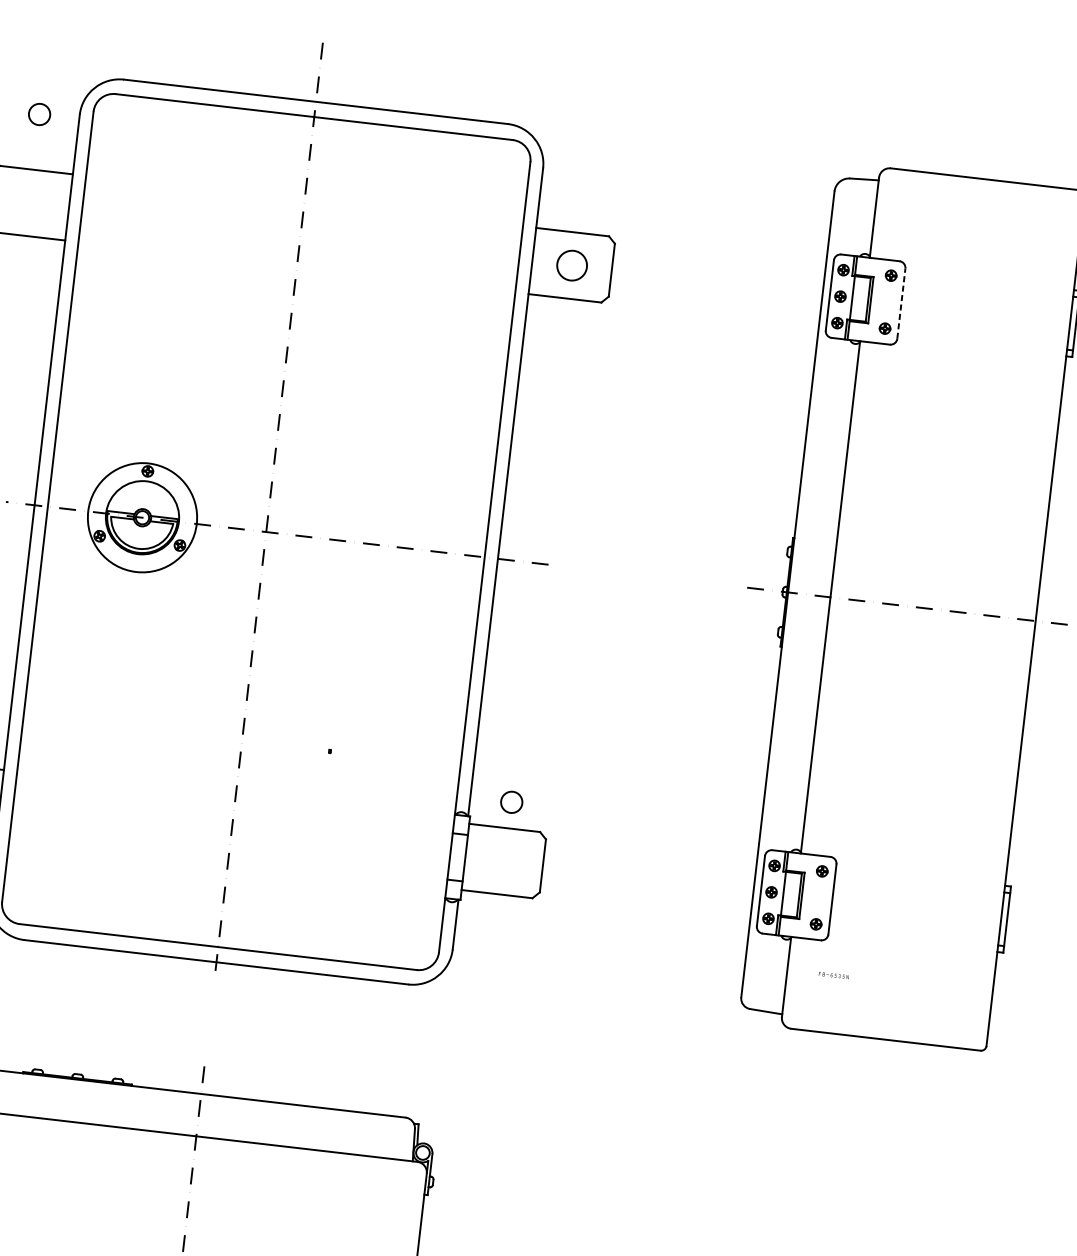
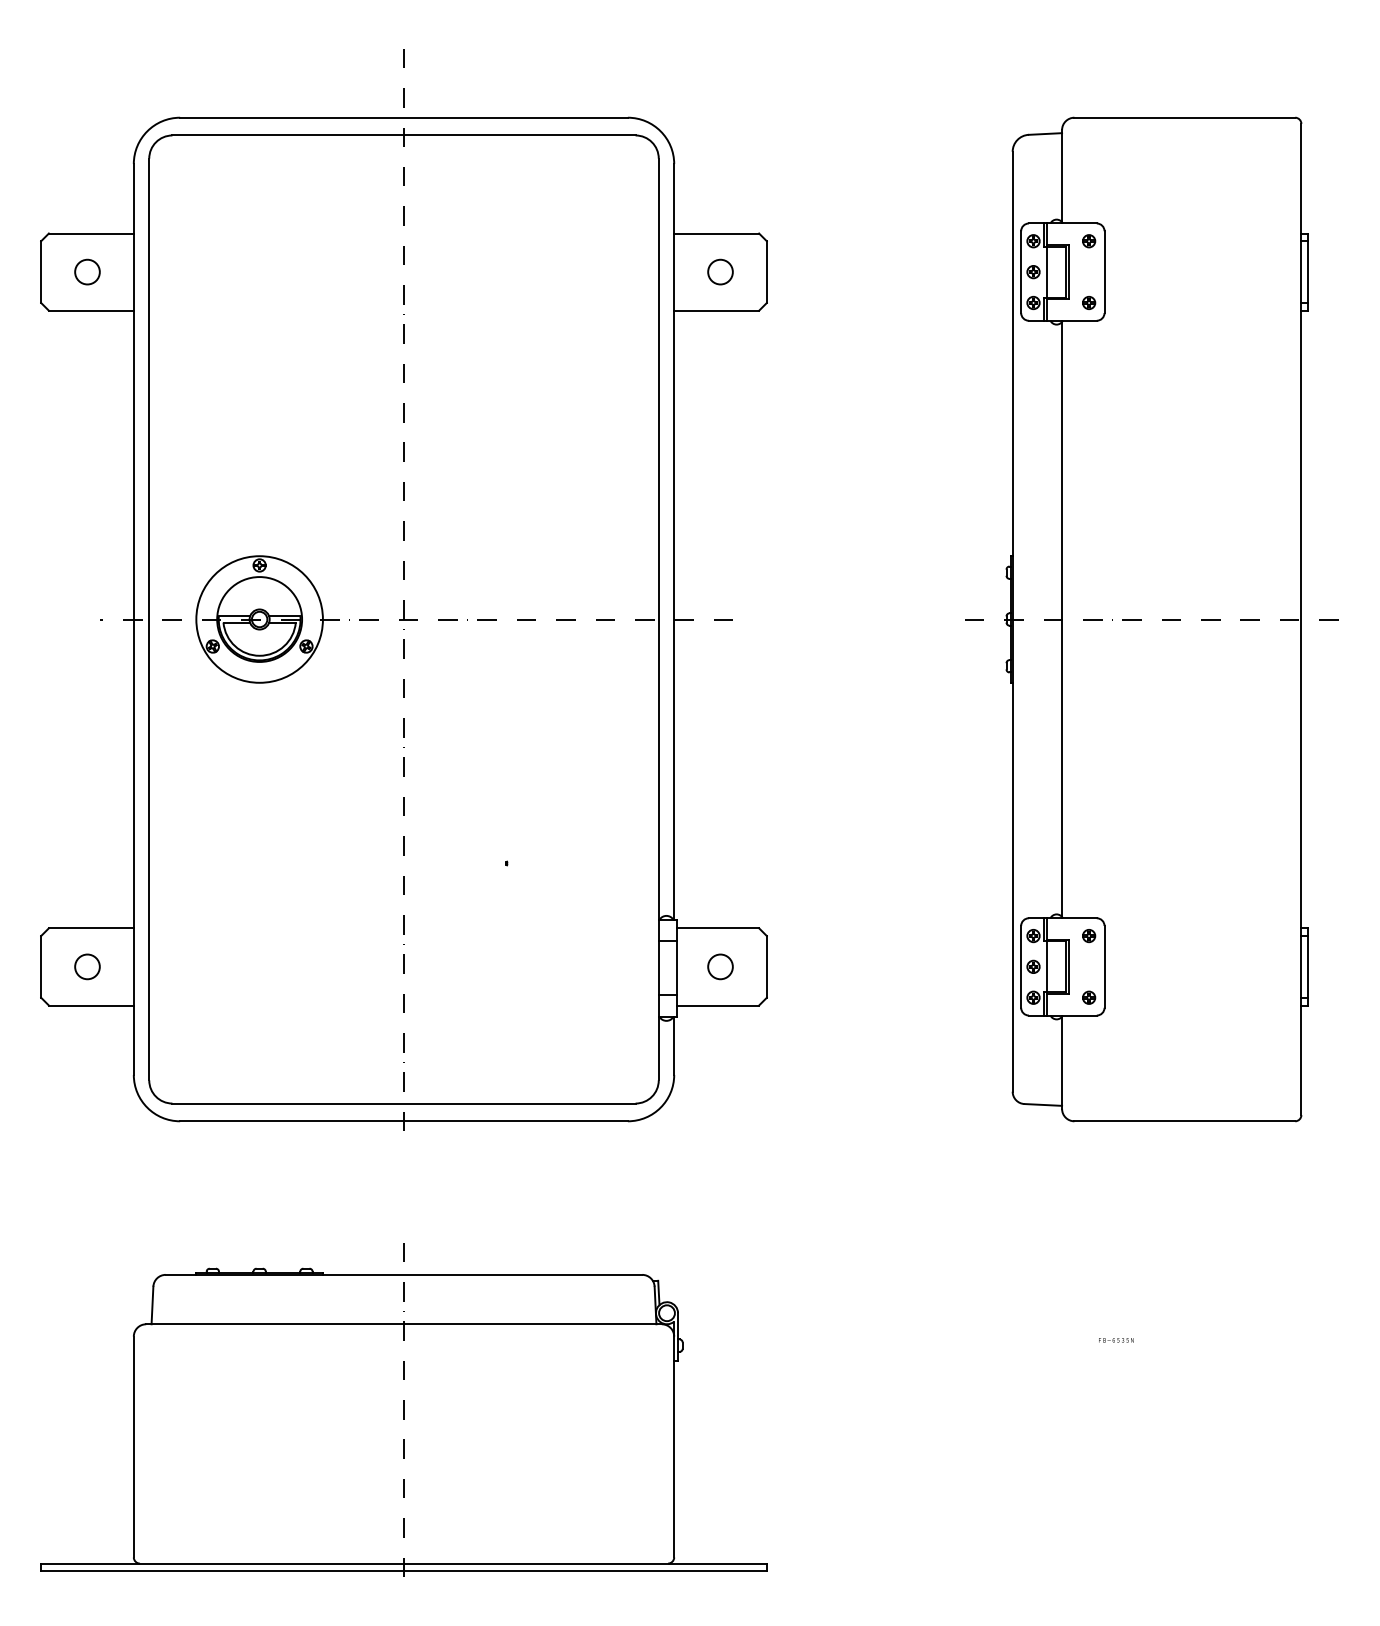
circle: (39, 113) -> (87, 271), moved
circle: (572, 265) -> (720, 271), size x0.71
line: (901, 304) -> (1104, 272), dashed -> solid
circle: (511, 802) -> (720, 966), moved
text: (834, 975) -> (1116, 1340), moved

